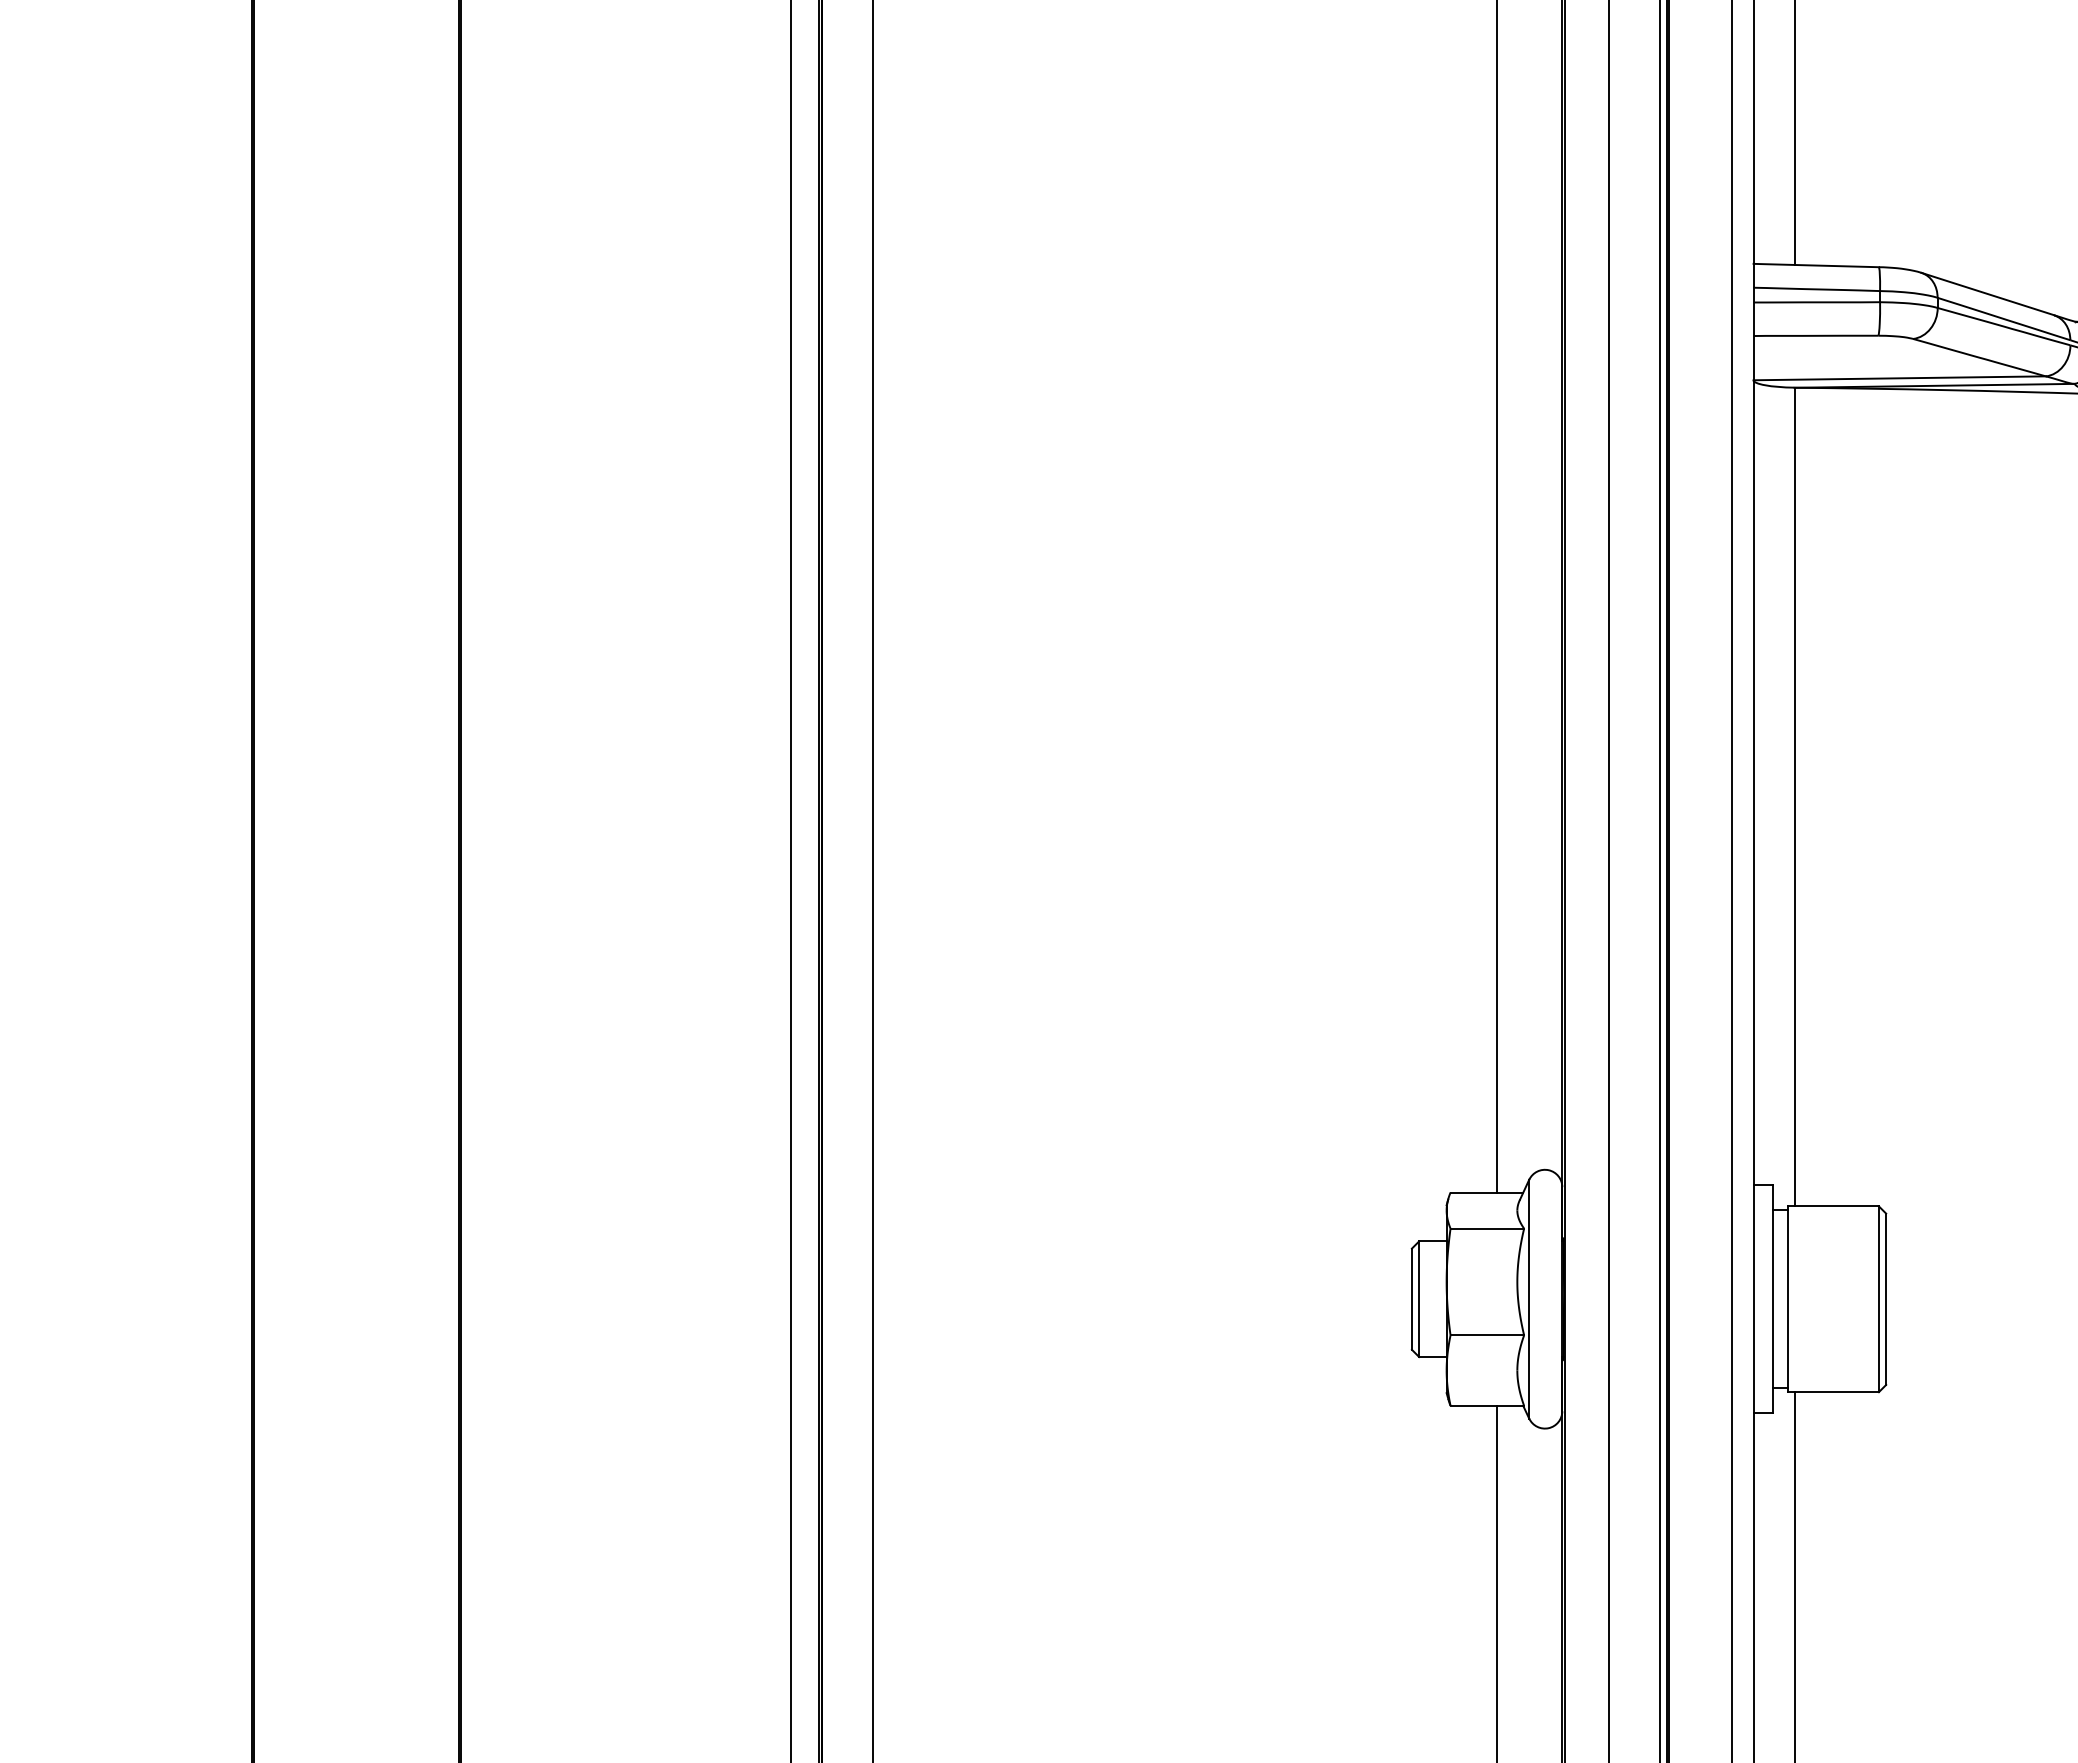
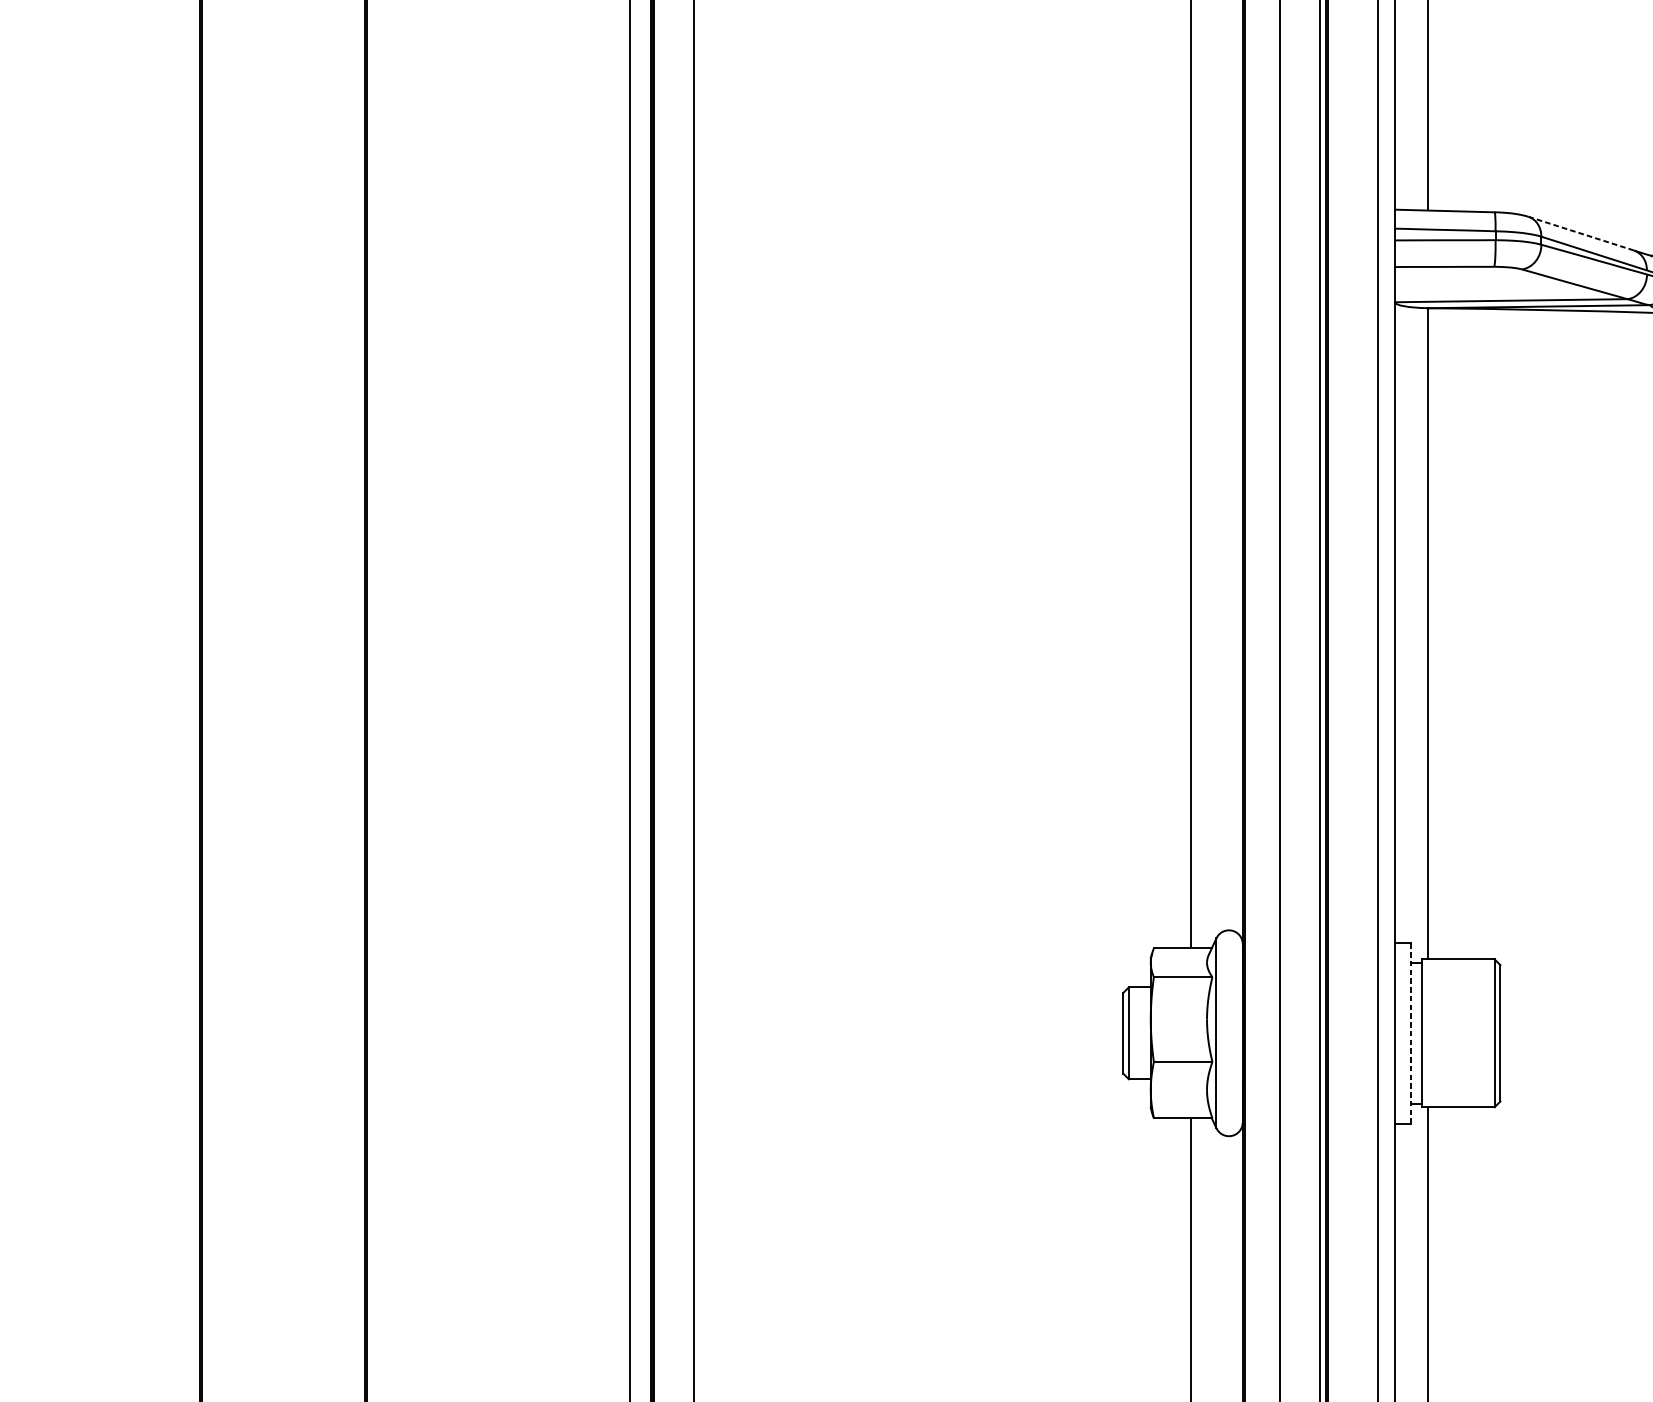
line: (1987, 294) -> (1581, 234), solid -> dashed
line: (1773, 1299) -> (1410, 1033), solid -> dashed

